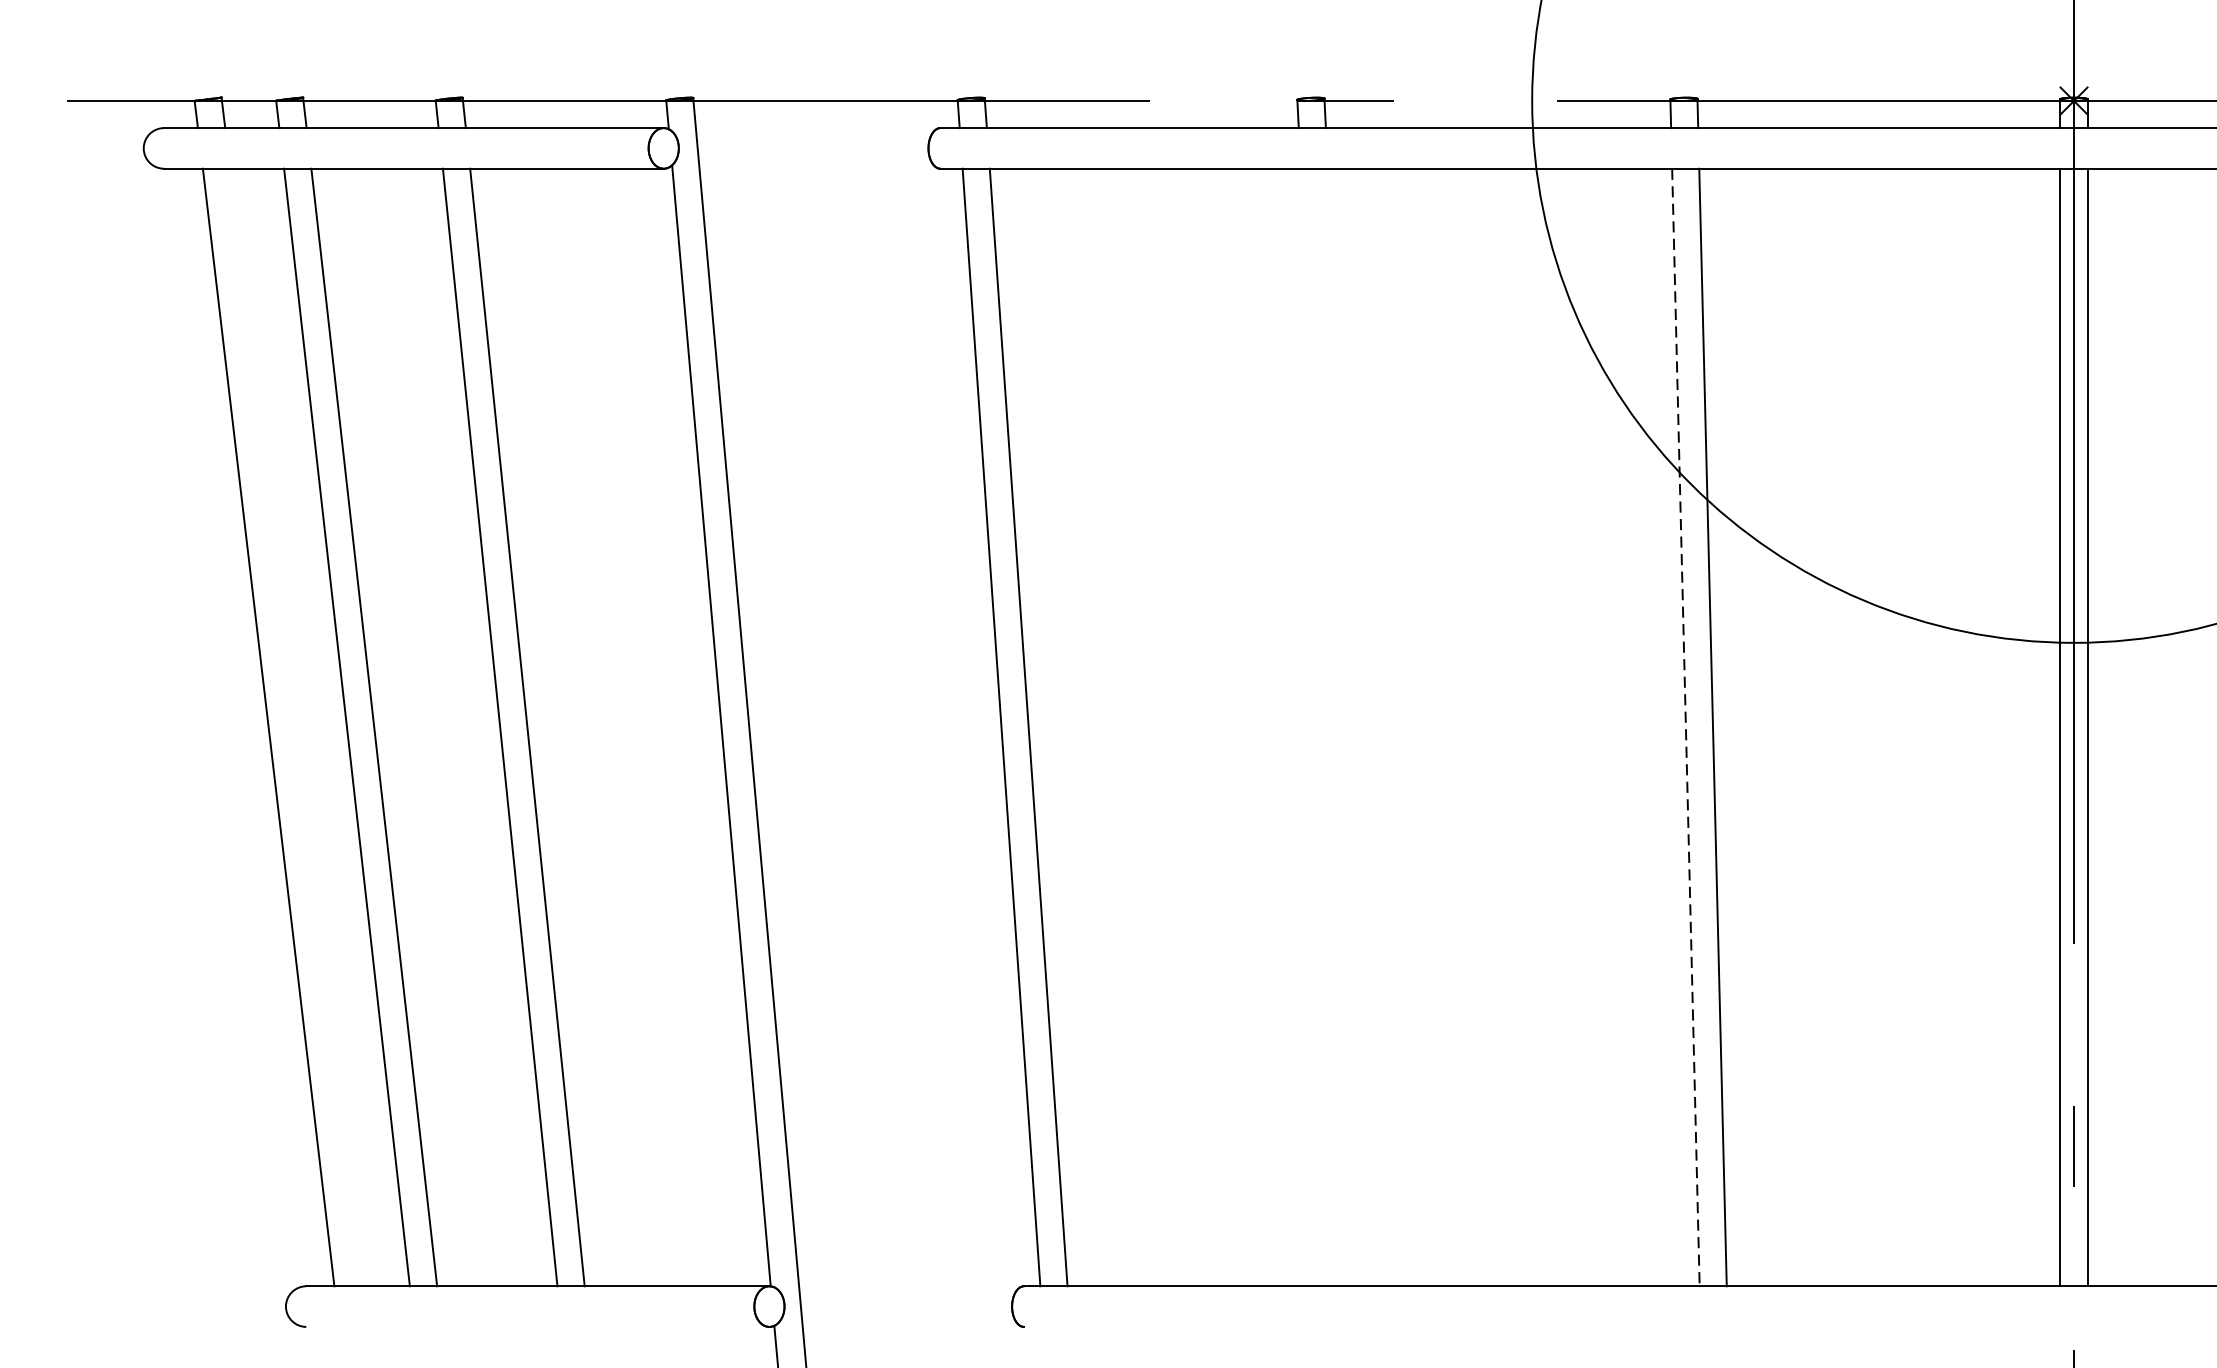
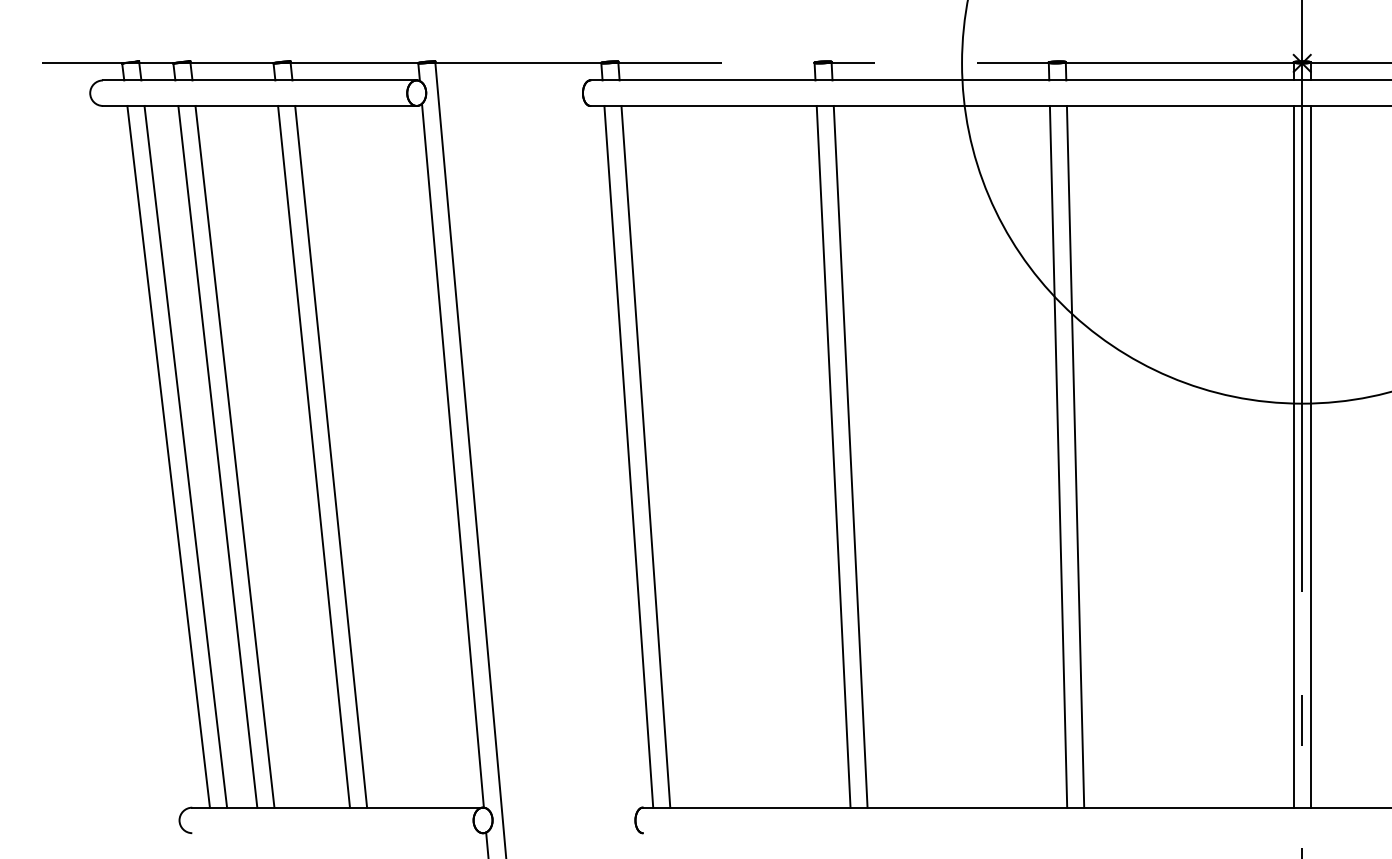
line: (295, 727) -> (185, 456), added
line: (1327, 727) -> (833, 456), added
line: (1354, 727) -> (850, 456), added
line: (1685, 727) -> (1058, 456), dashed -> solid

